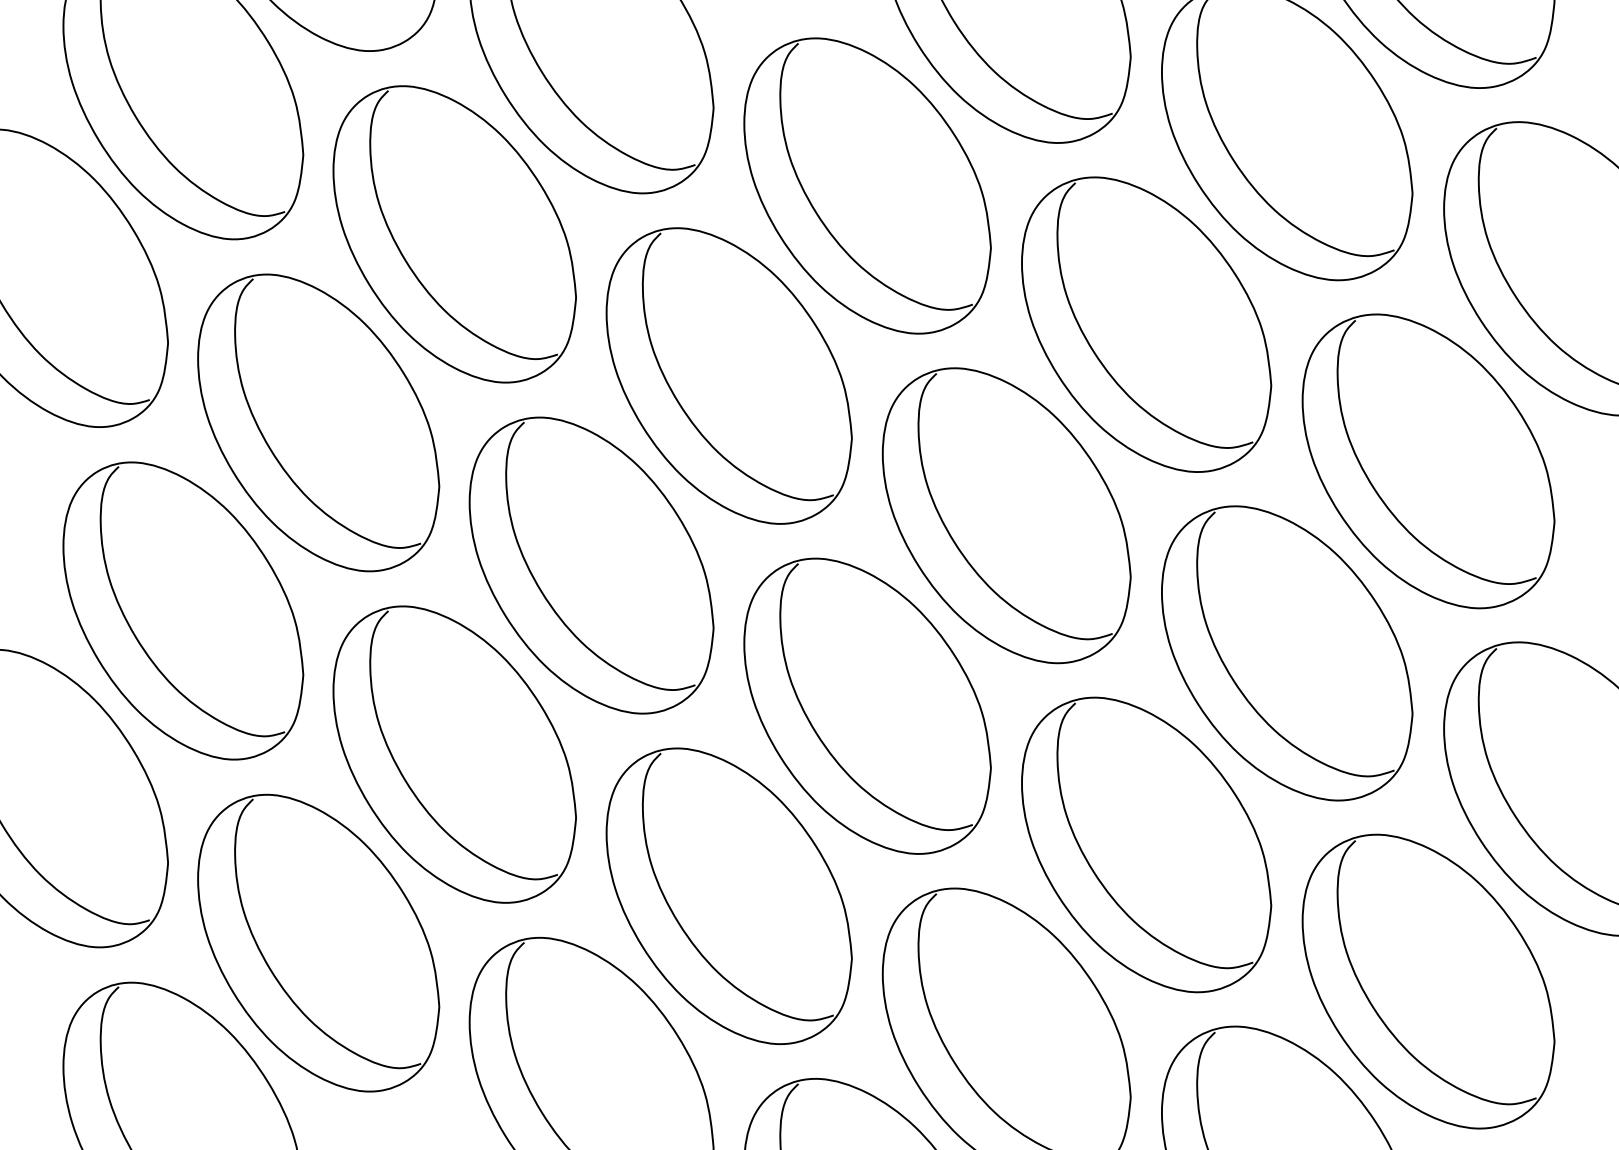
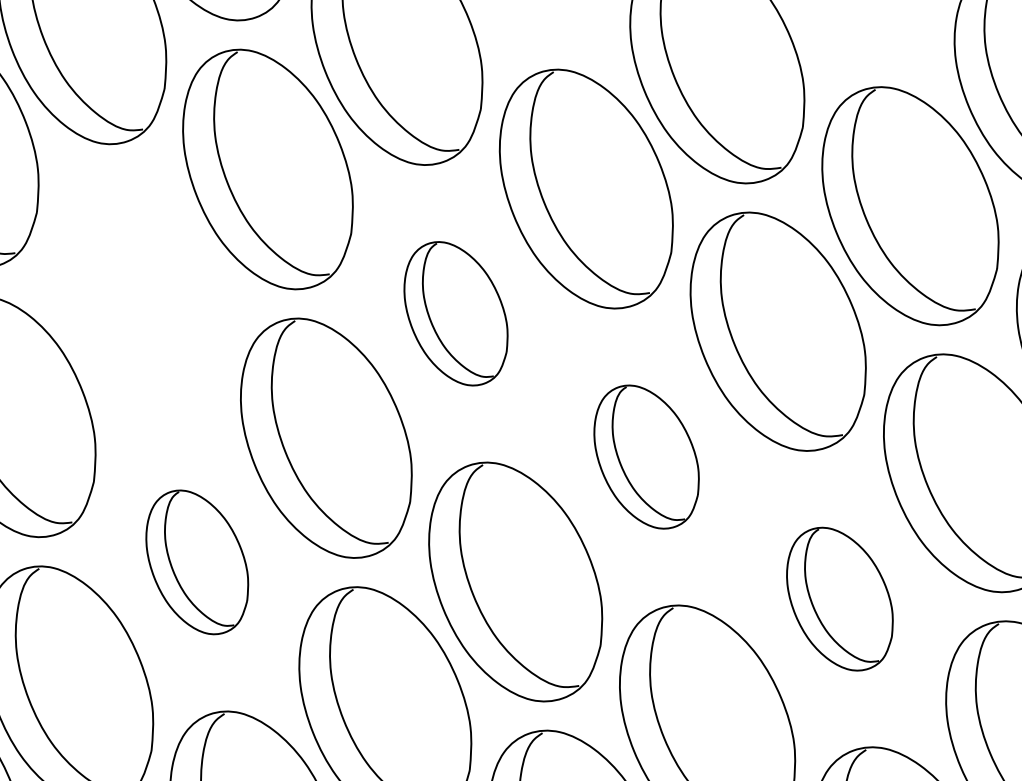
part: (728, 375) -> (455, 313), size x0.6
part: (318, 422) -> (139, 293), removed
part: (1006, 515) -> (646, 456), size x0.6
part: (1287, 653) -> (840, 599), size x0.6
part: (454, 754) -> (197, 562), size x0.6

